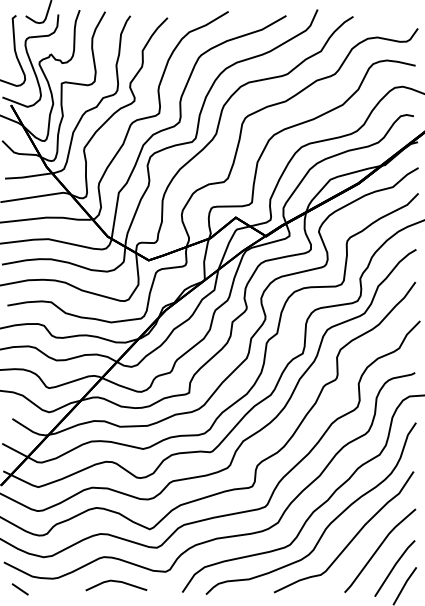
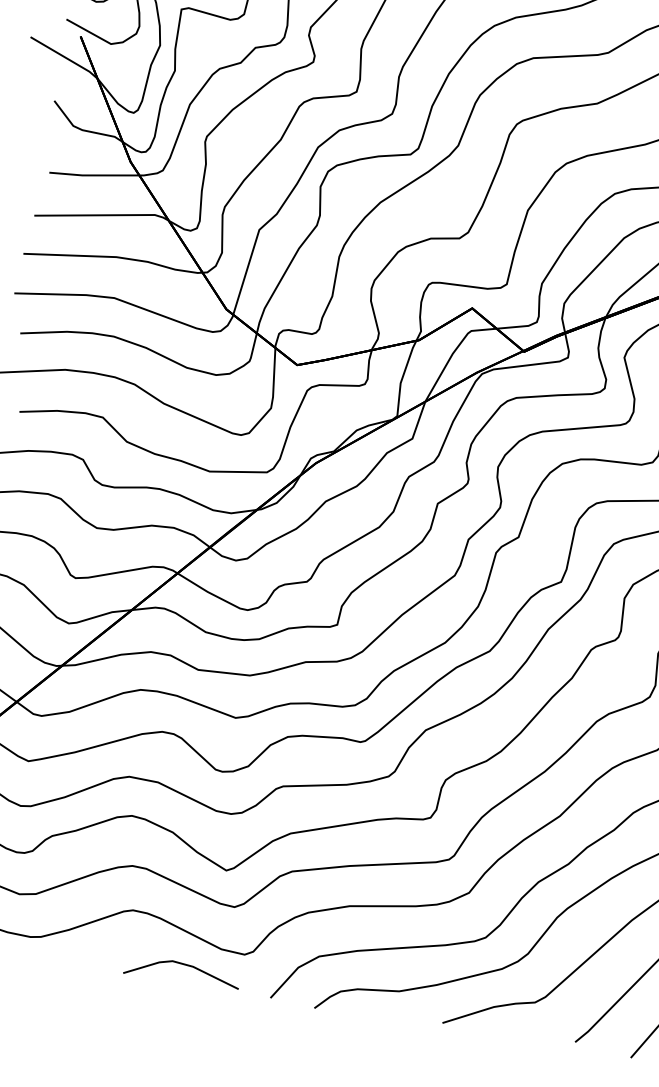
line: (116, 582) -> (183, 966), moved

